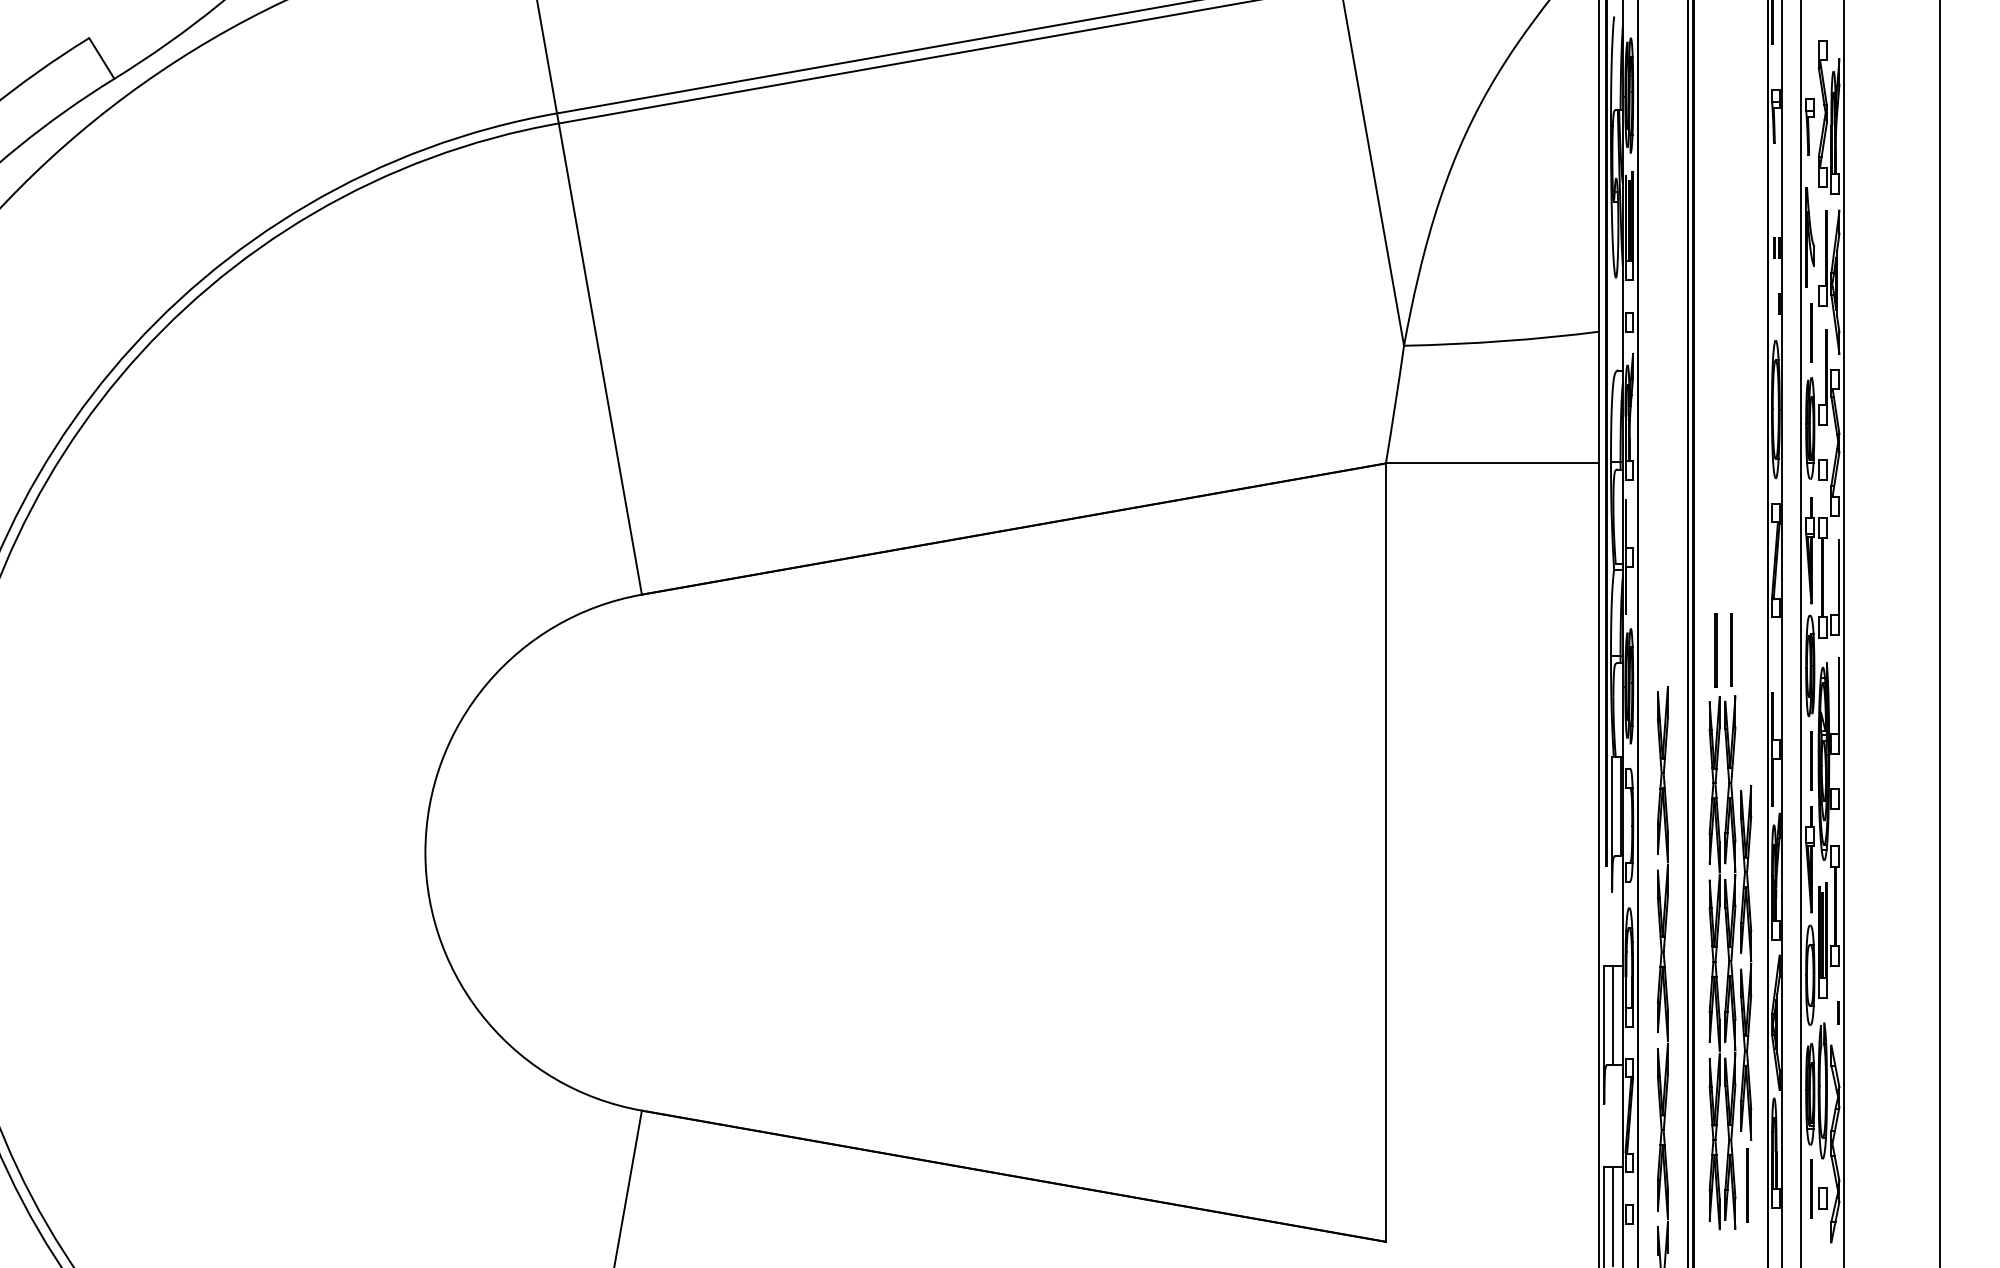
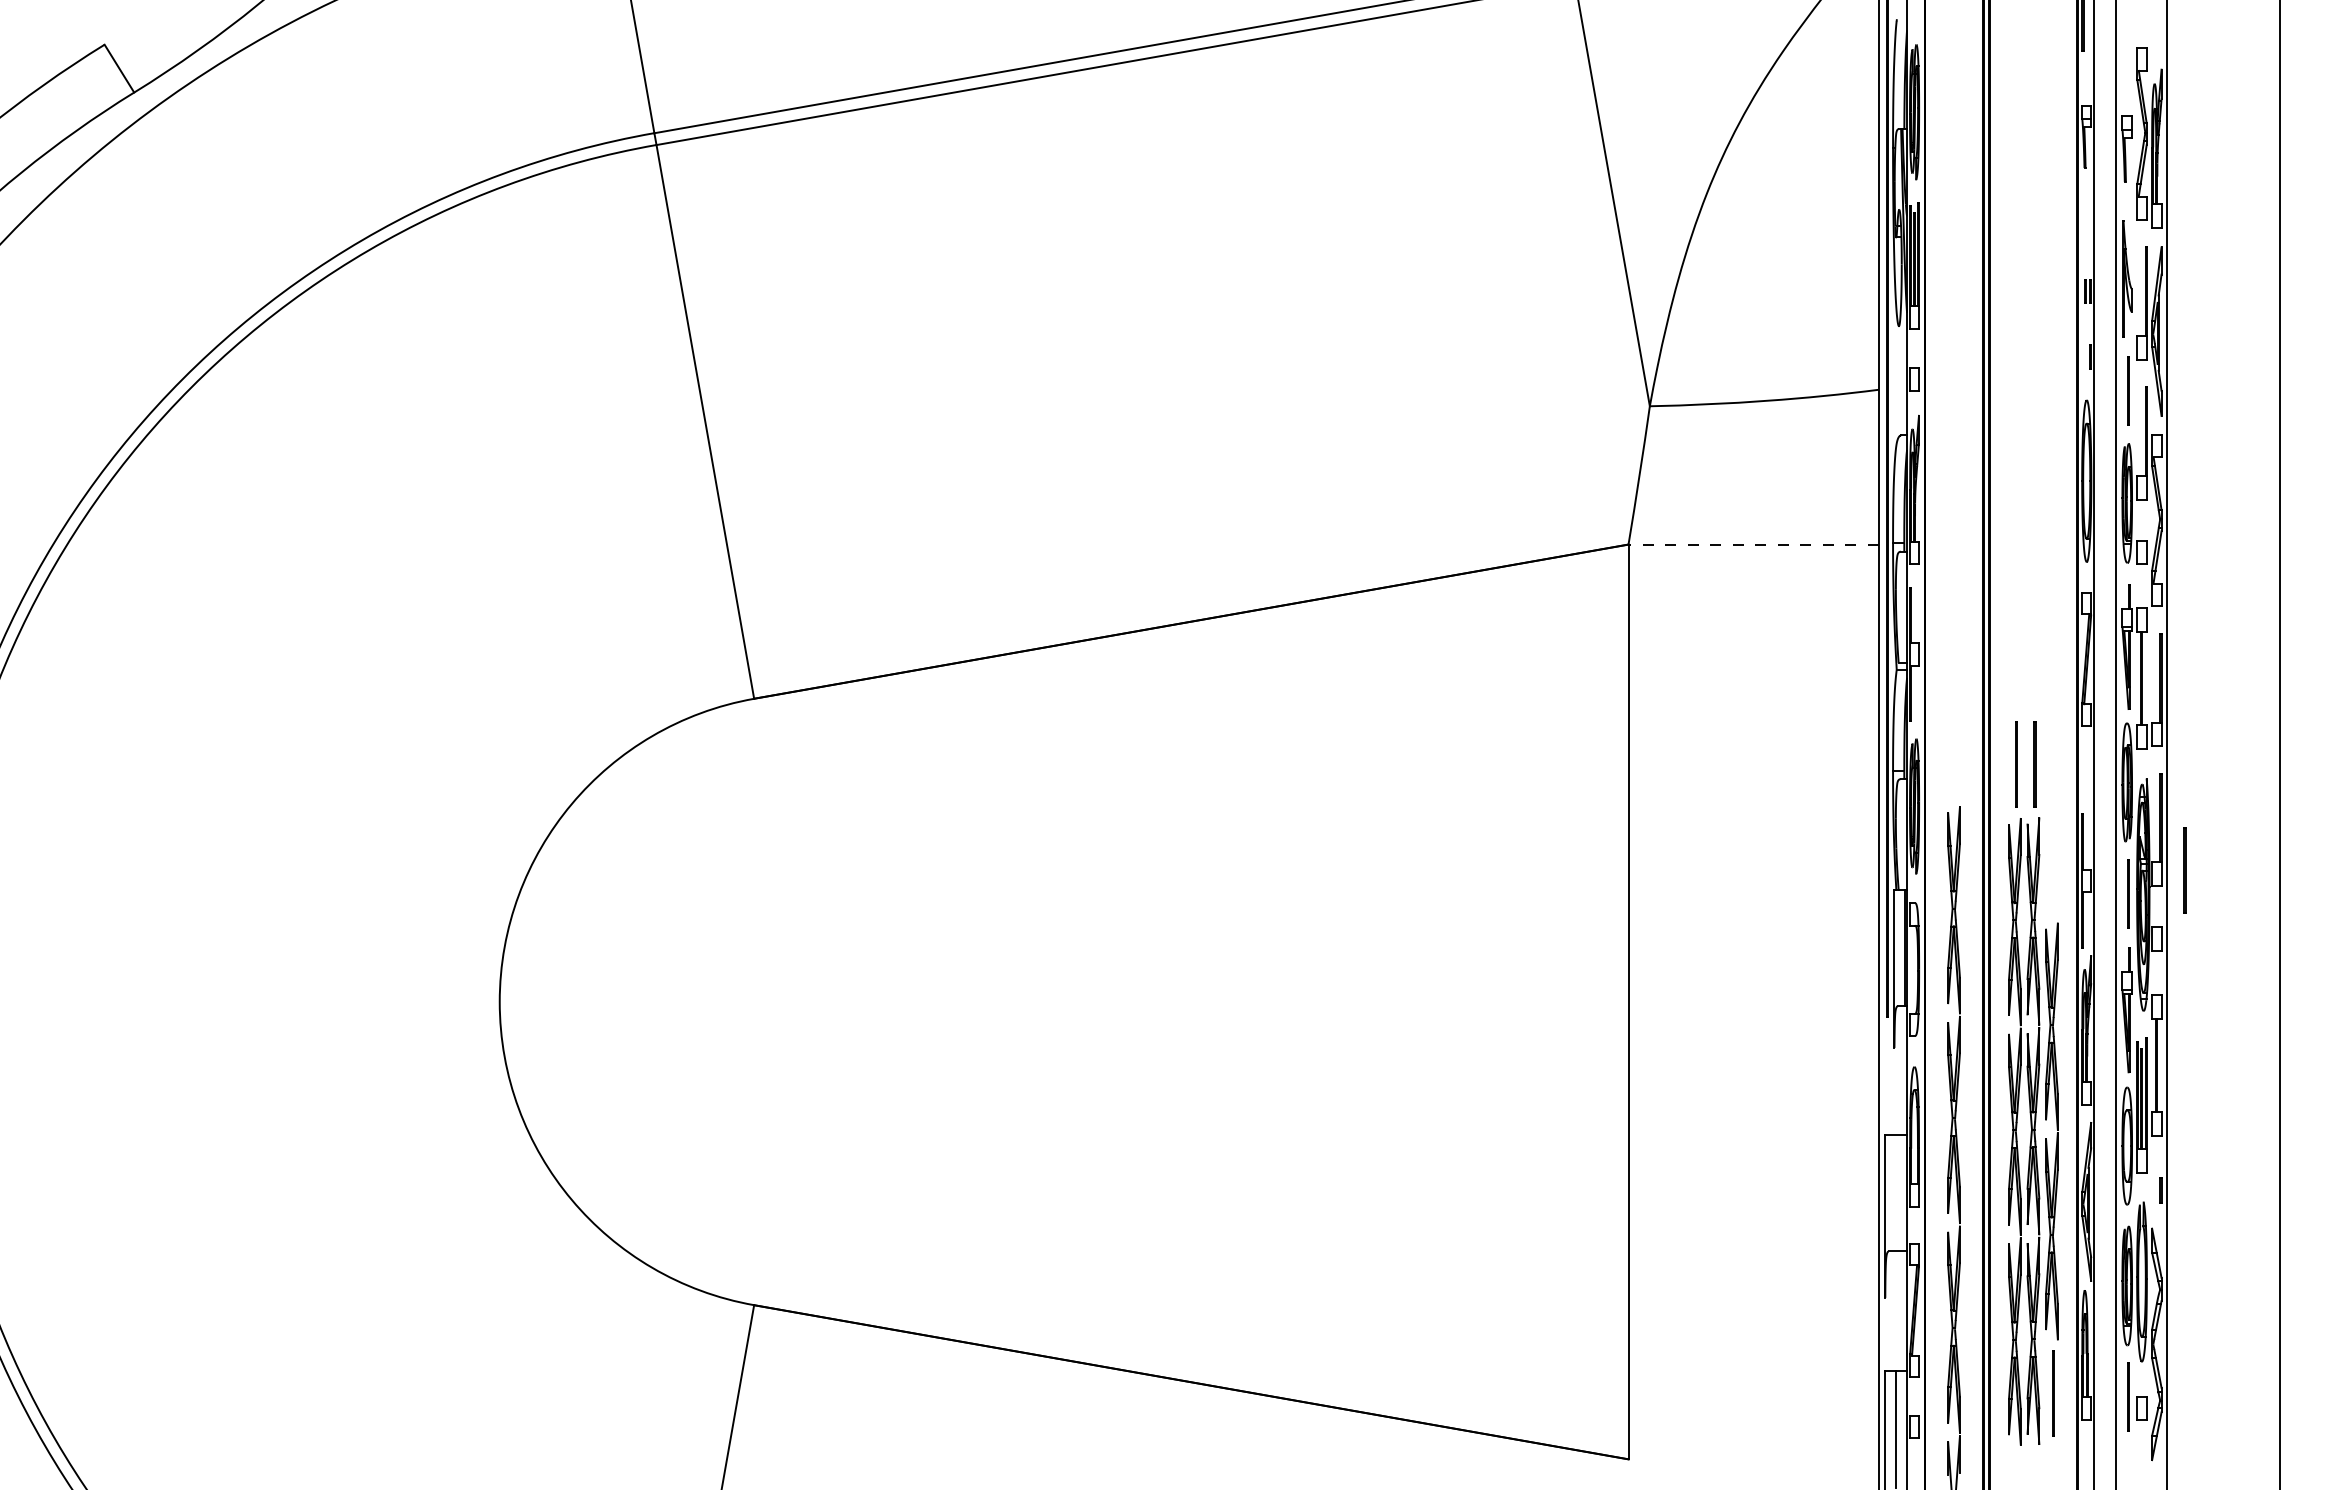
line: (1492, 463) -> (1753, 544), solid -> dashed
line: (1858, 740) -> (2184, 870), added
line: (1613, 1015) -> (1895, 1193), removed

